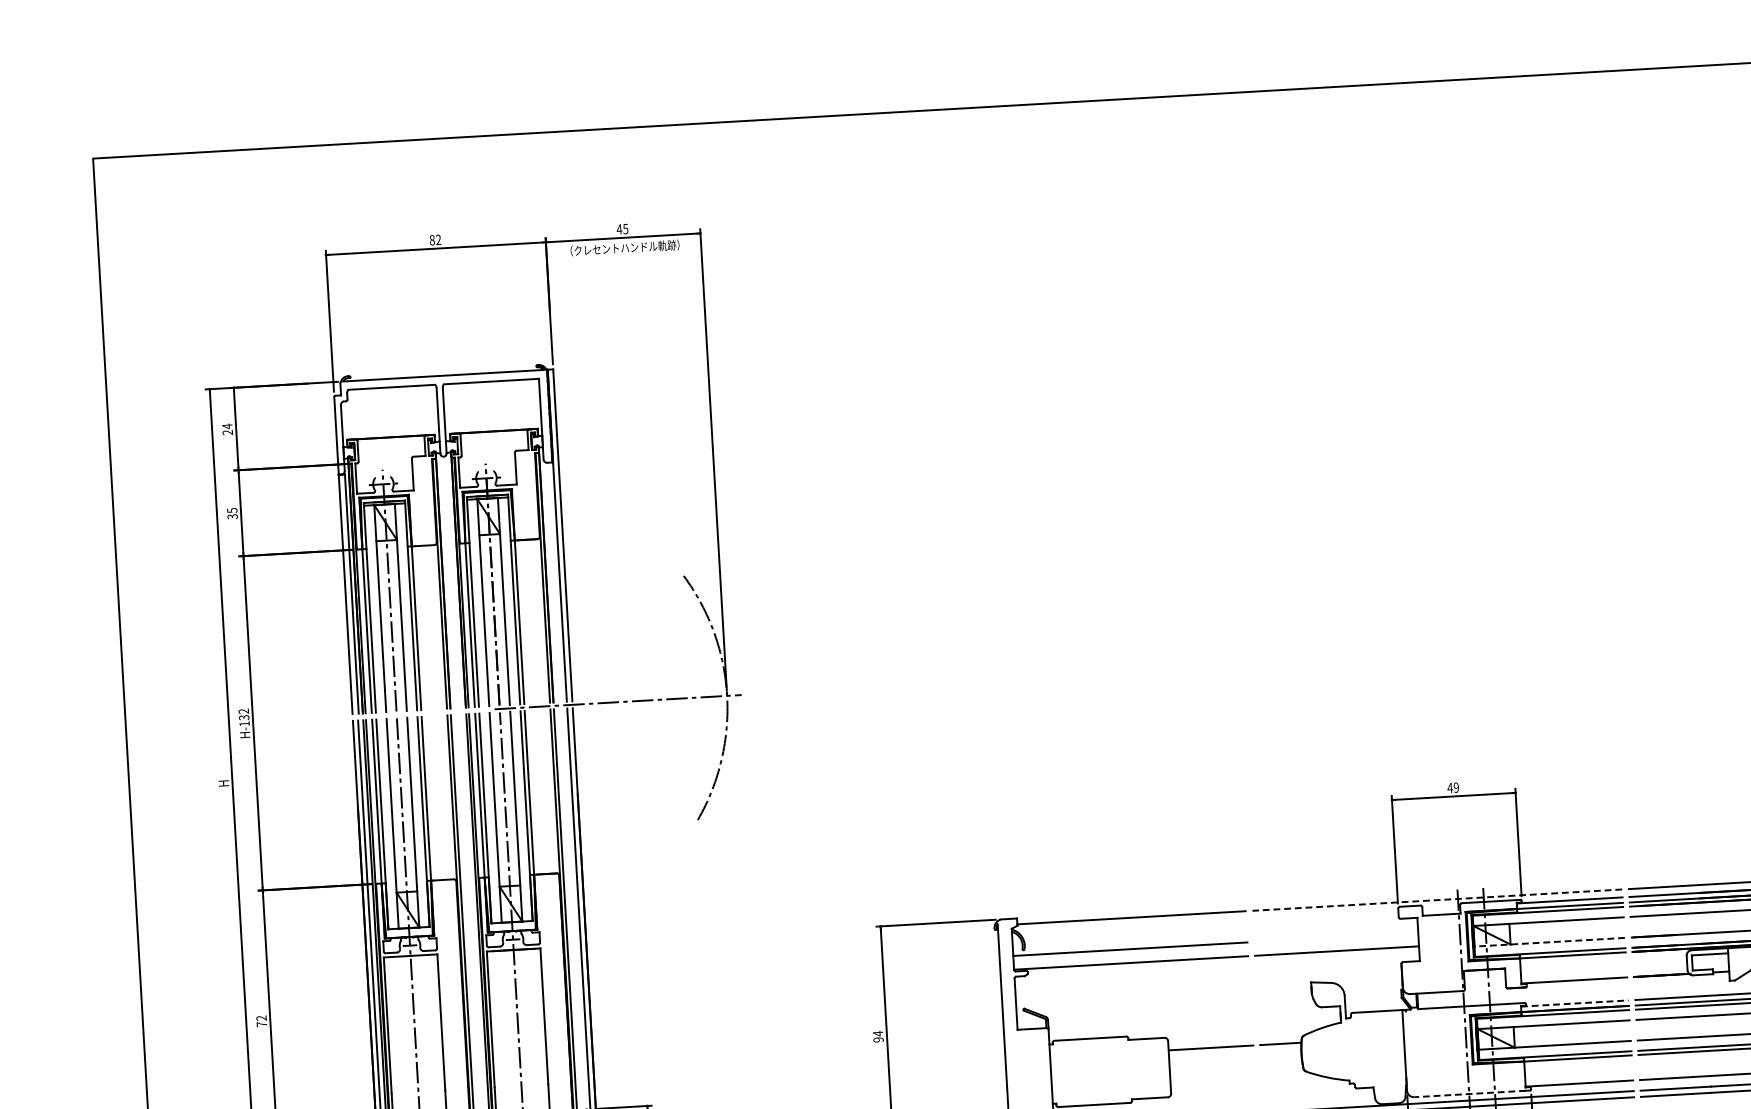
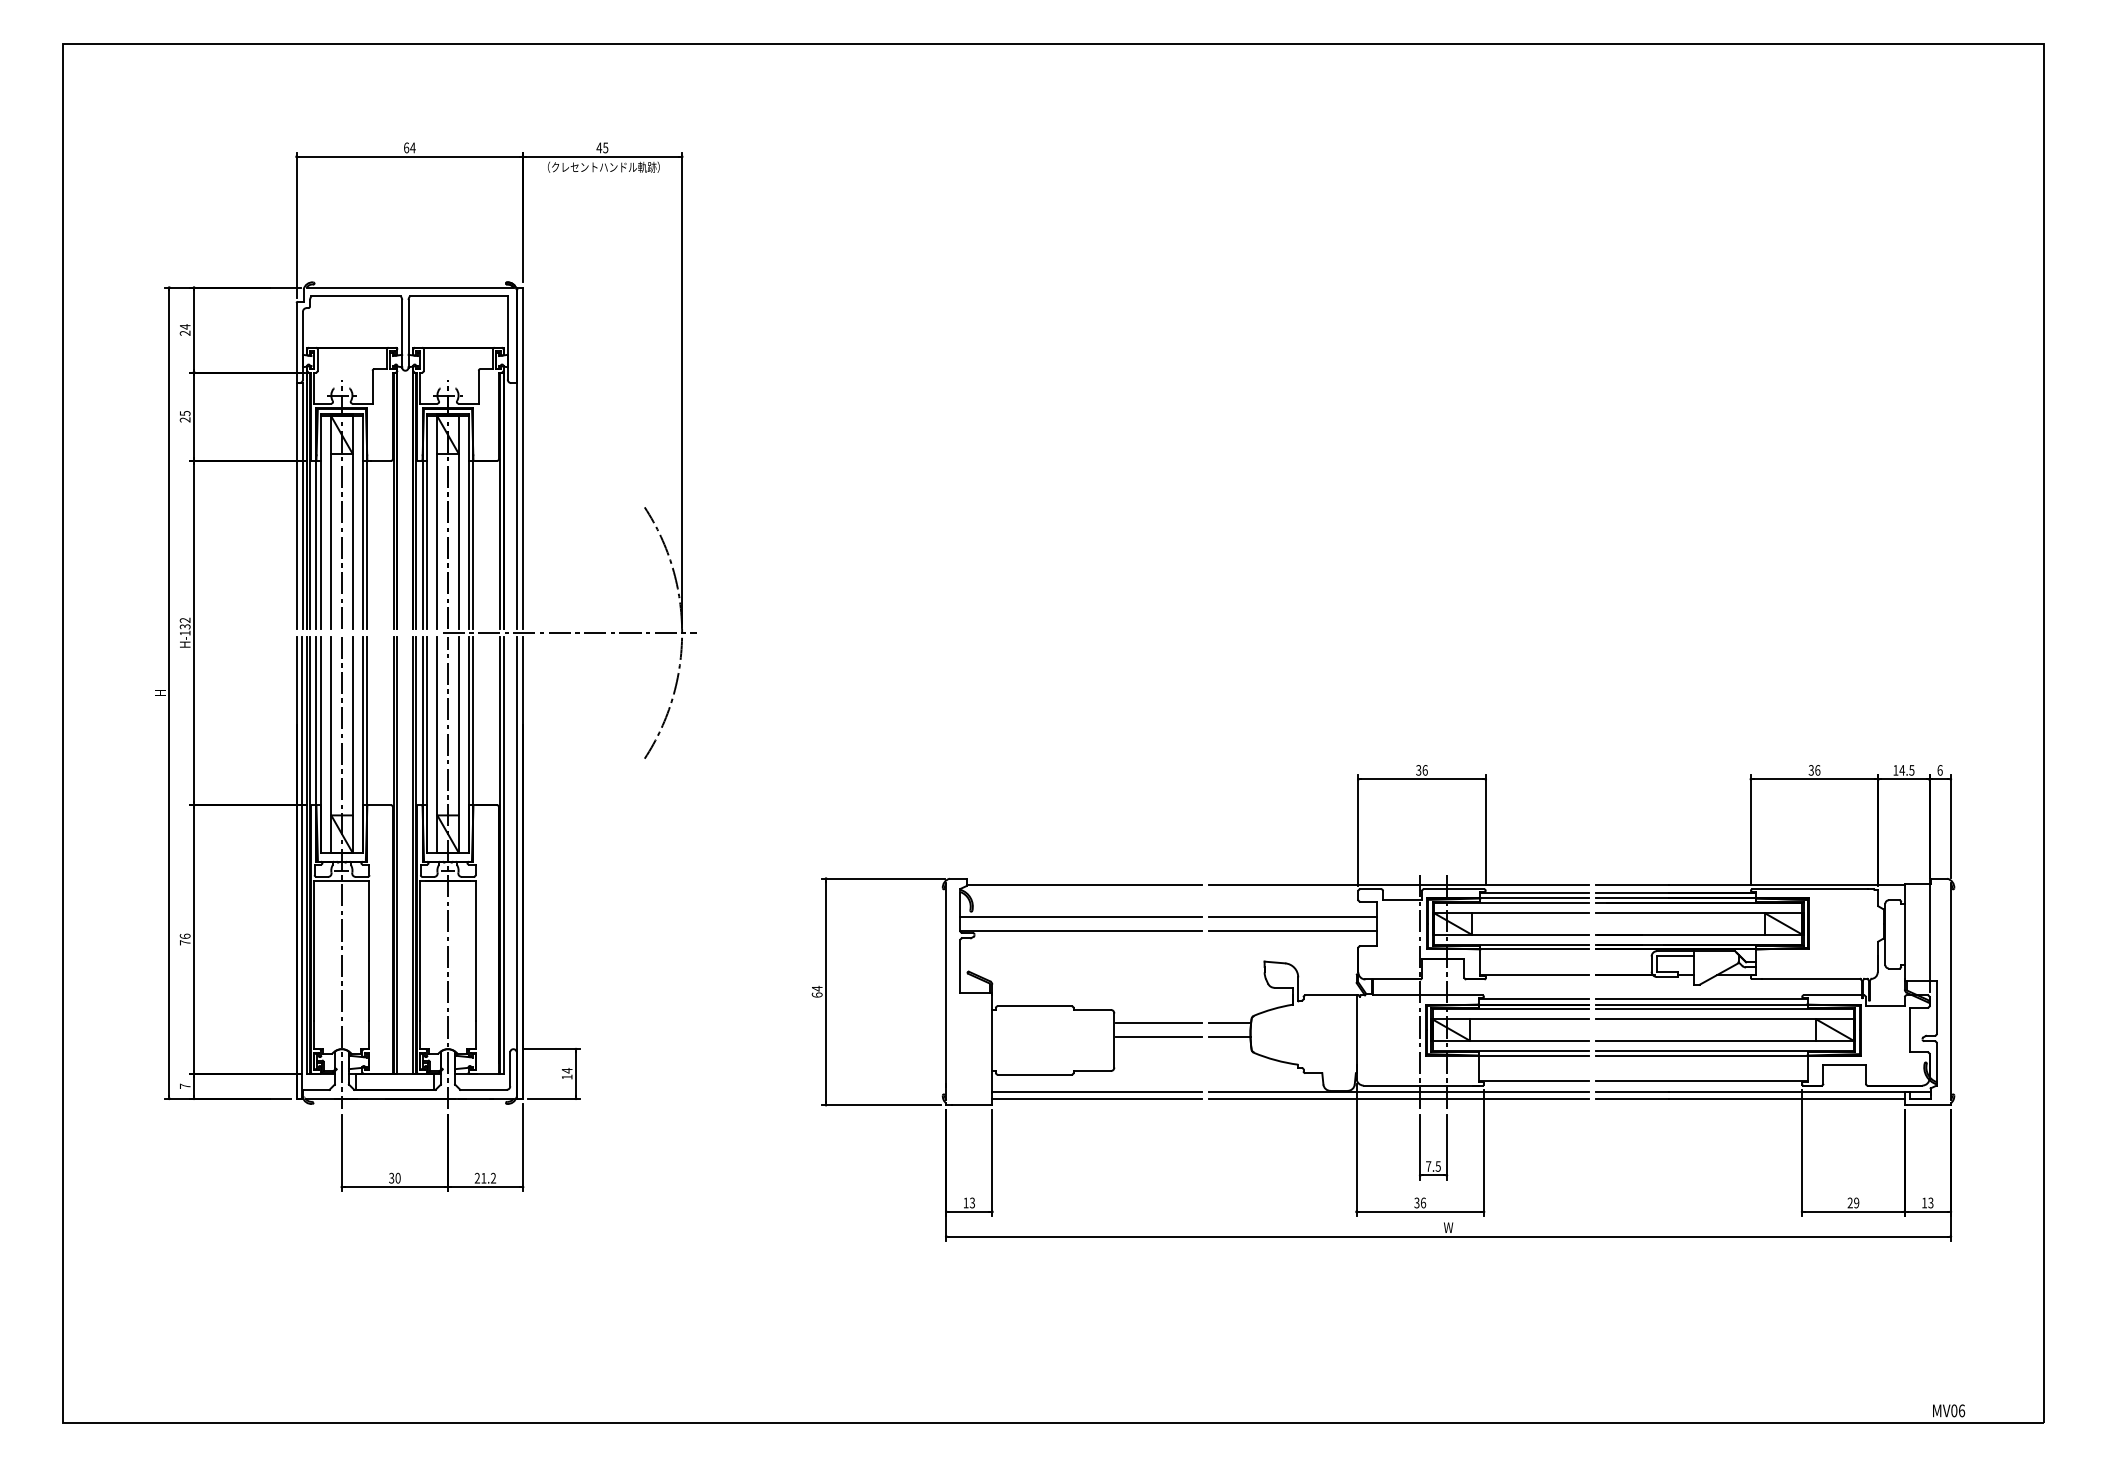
text: (435, 239) -> (409, 147), 82 -> 64
text: (232, 516) -> (185, 419), 35 -> 25
text: (1452, 787) -> (1421, 770), 49 -> 36
line: (1436, 899) -> (1398, 884), dashed -> solid
line: (1335, 936) -> (1292, 916), added
line: (1549, 942) -> (1511, 934), dashed -> solid
line: (1575, 1003) -> (1534, 998), dashed -> solid
text: (260, 1017) -> (184, 935), 72 -> 76
text: (877, 1039) -> (816, 994), 94 -> 64
line: (1281, 1058) -> (1229, 1037), added
line: (1212, 1061) -> (1158, 1037), added
line: (1469, 1093) -> (1420, 1085), dashed -> solid

